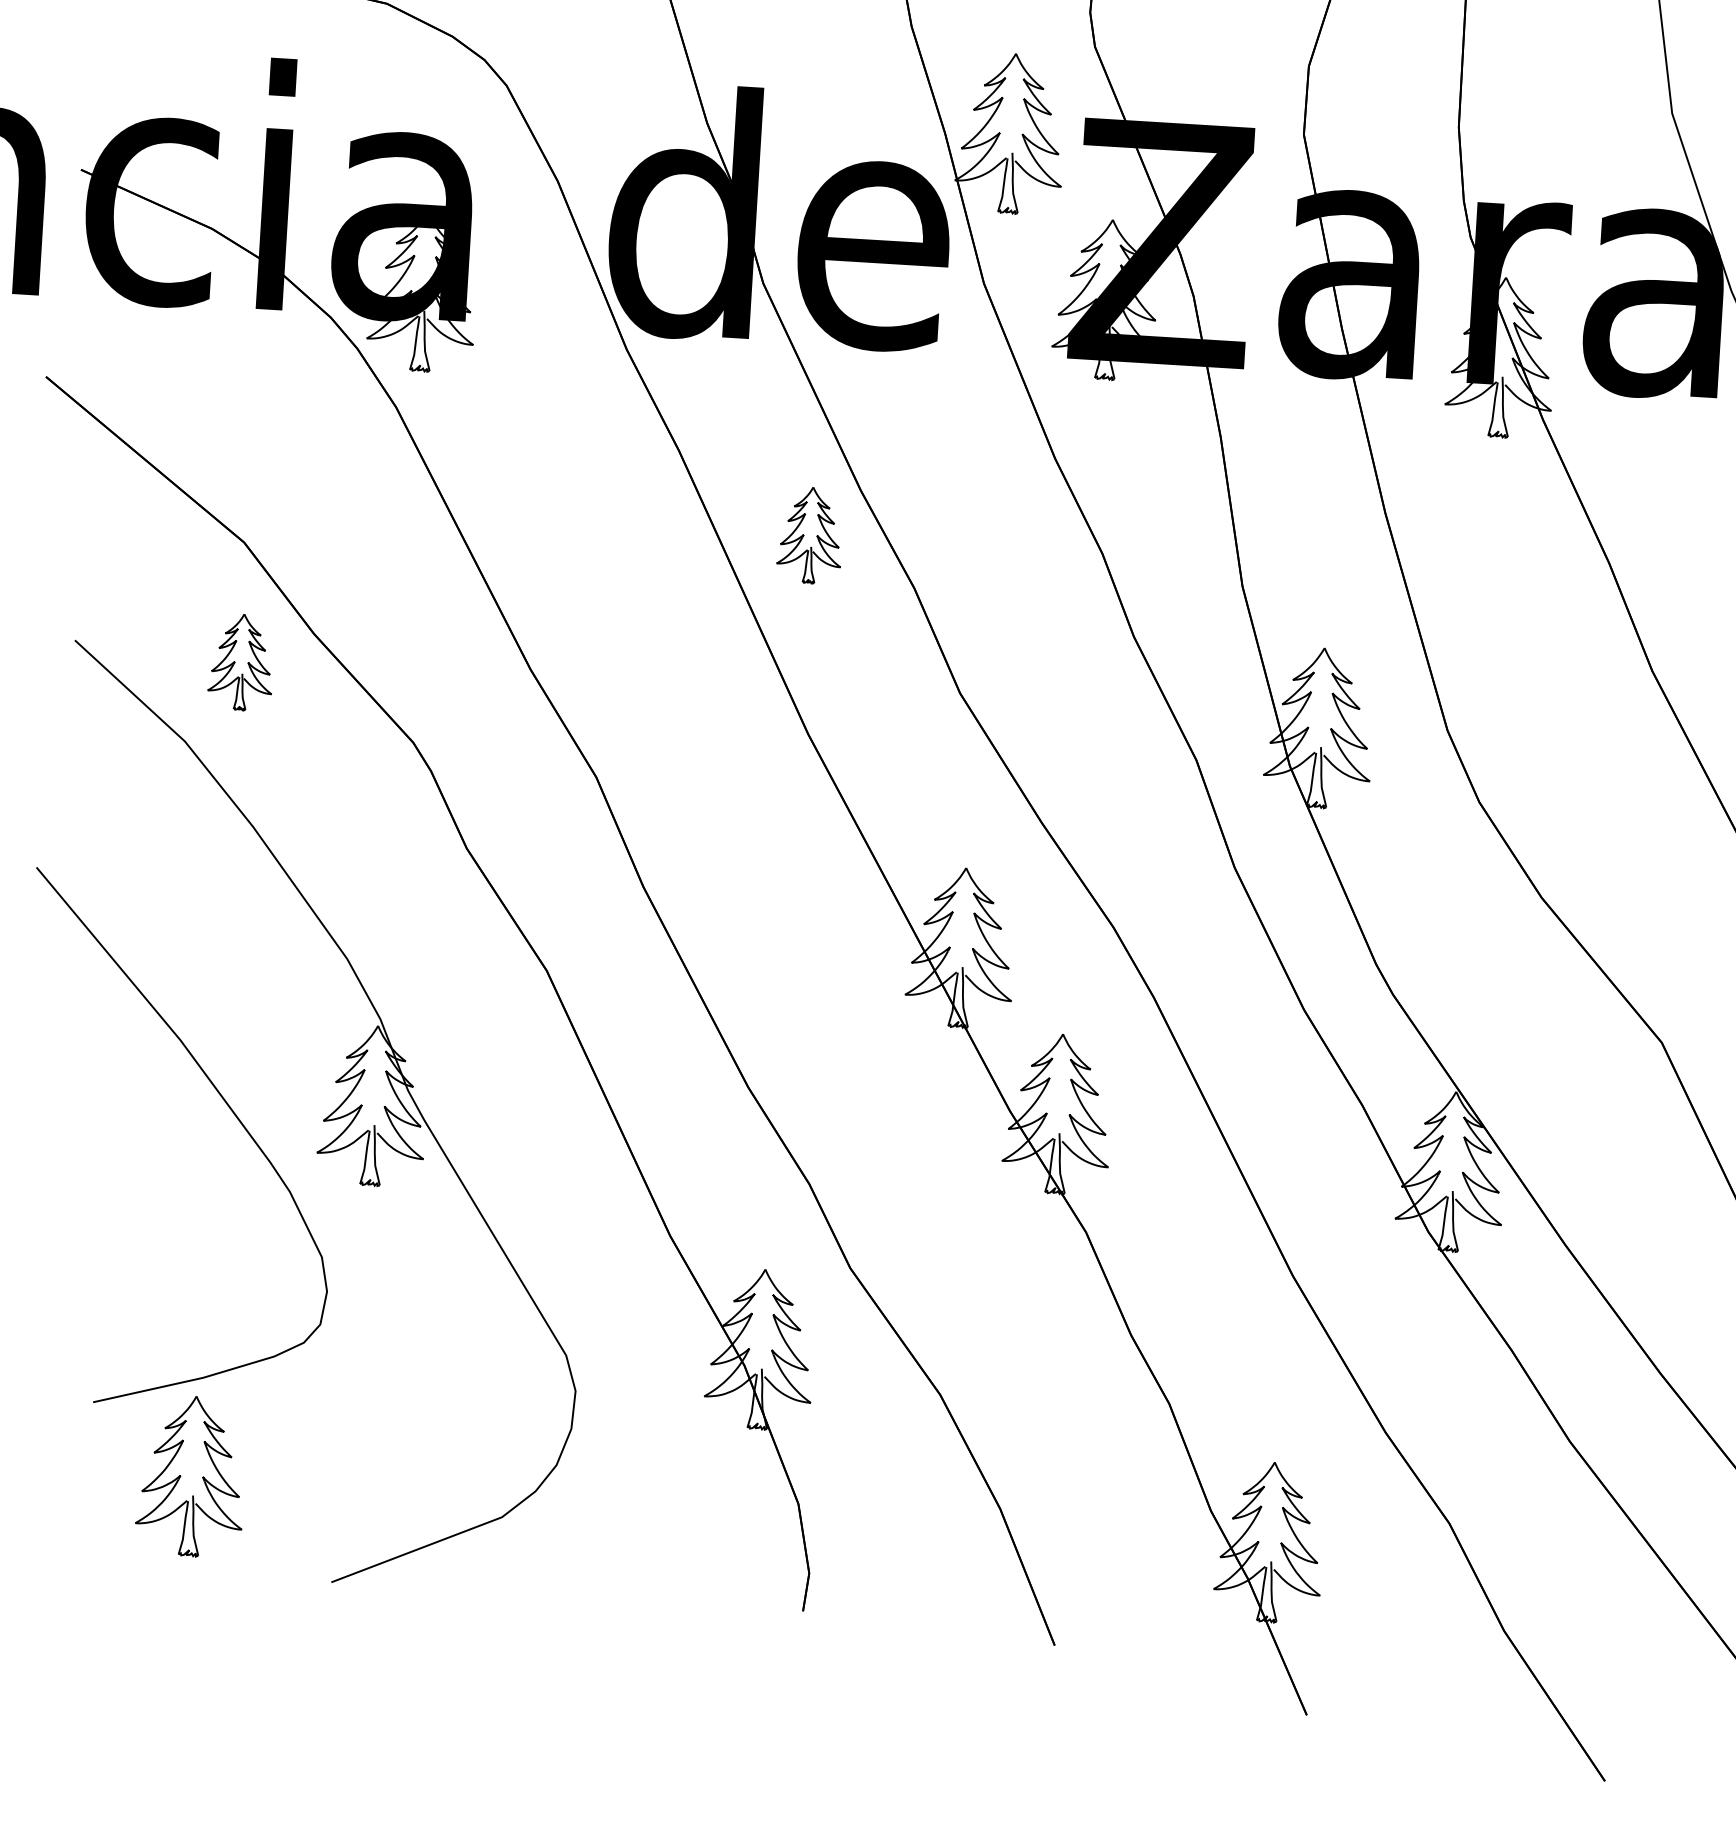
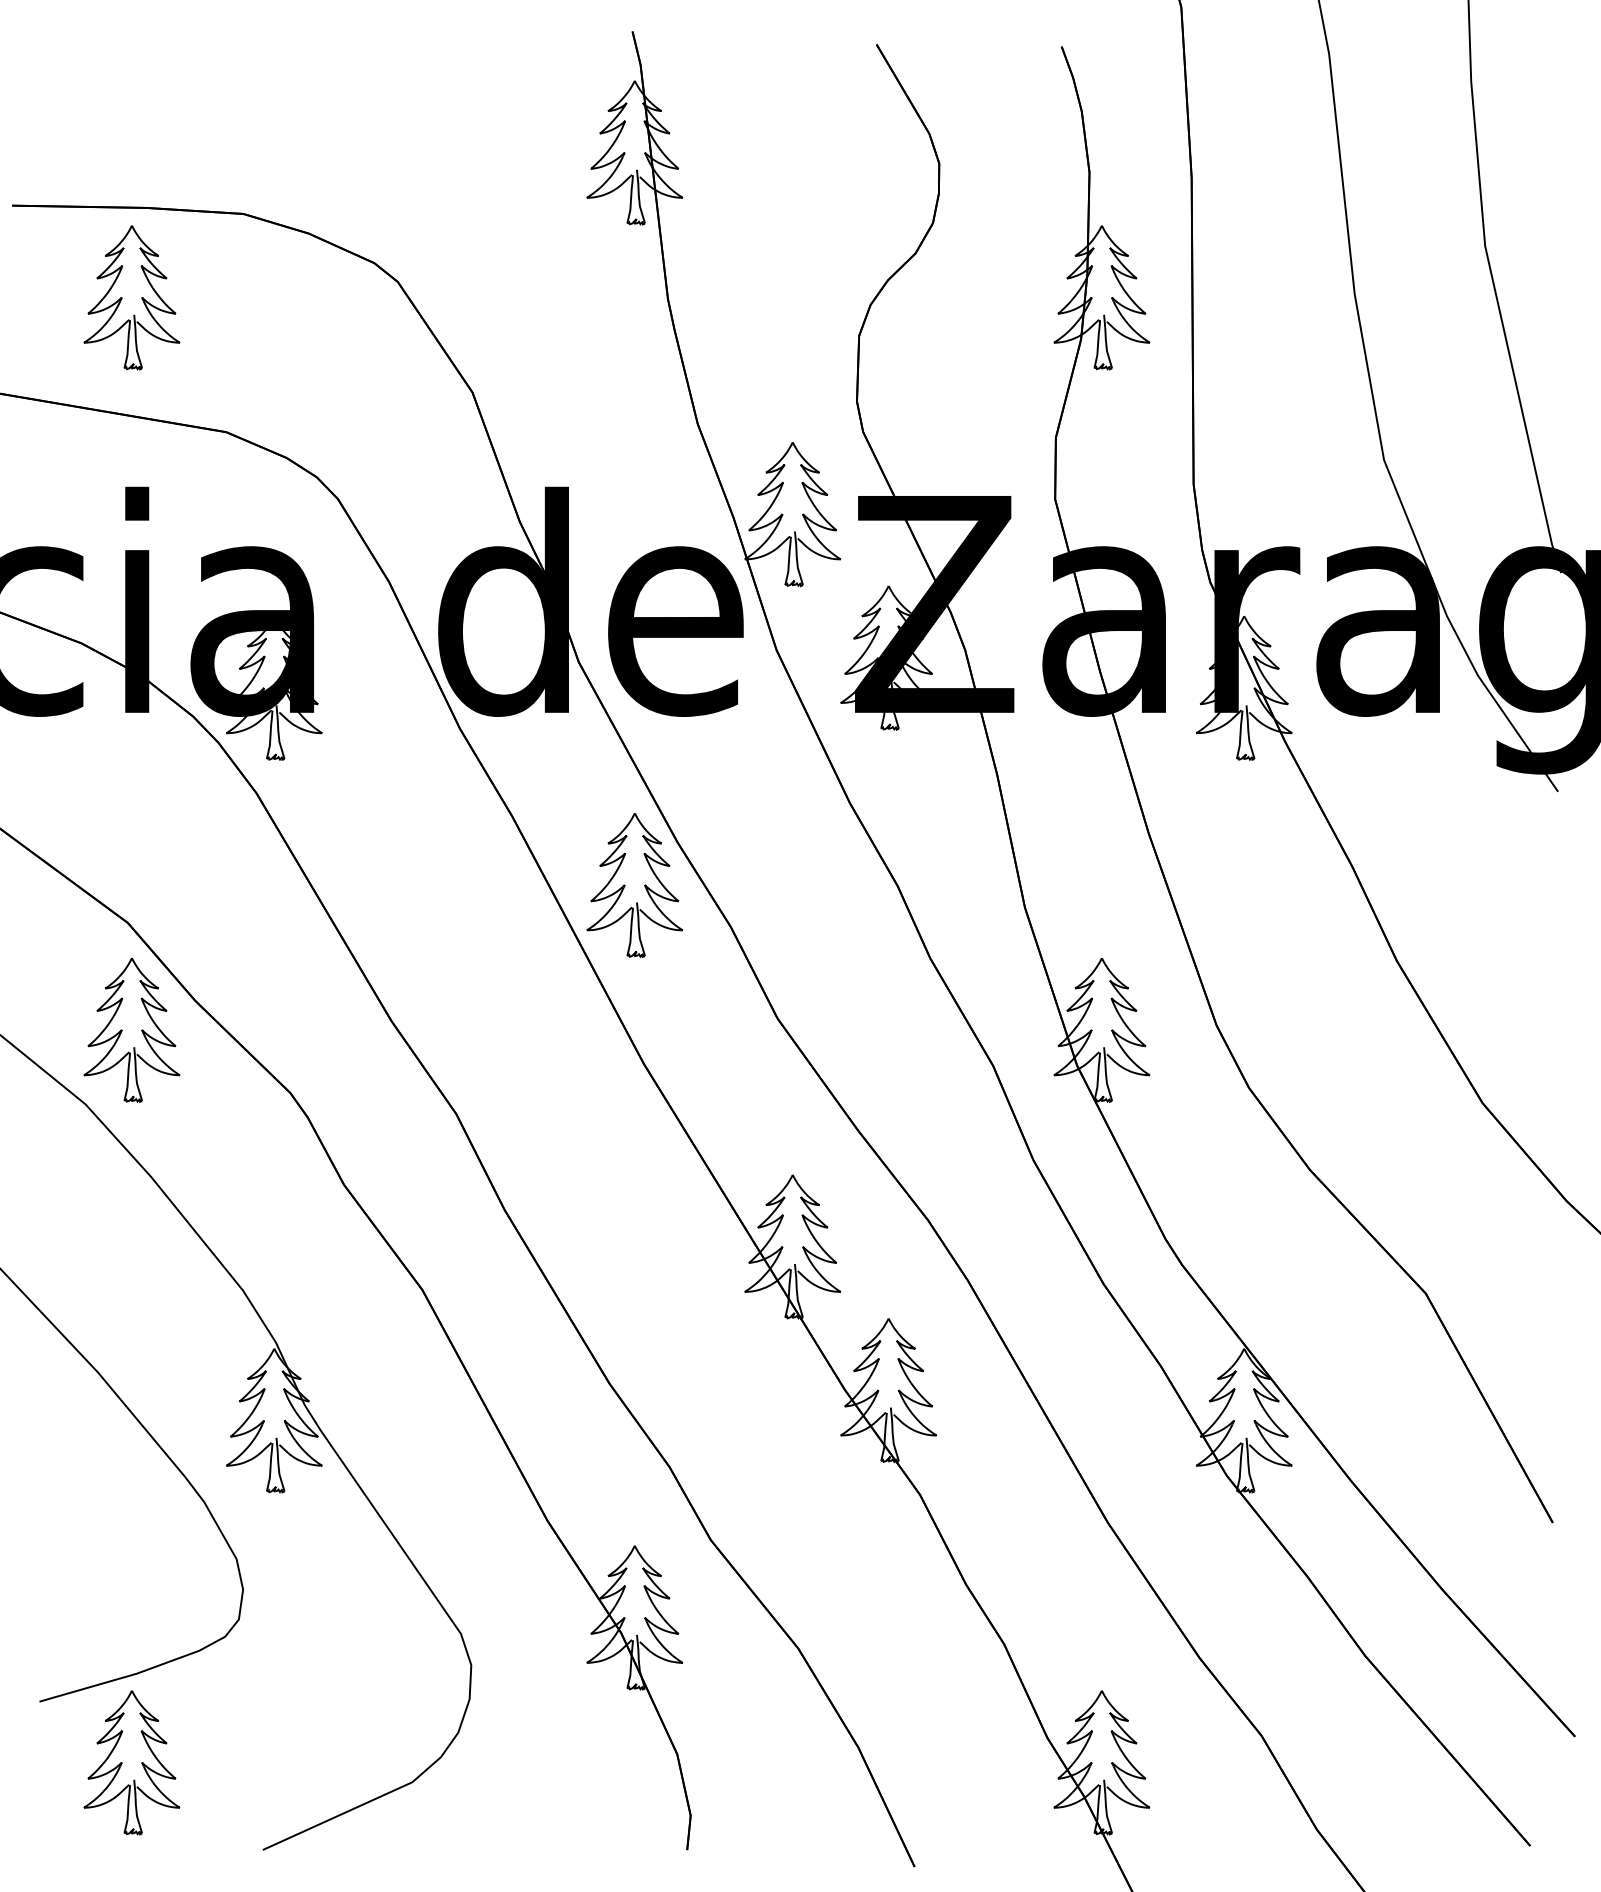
part: (810, 535) -> (634, 885), size x1.67
part: (241, 662) -> (131, 1030), size x1.67

